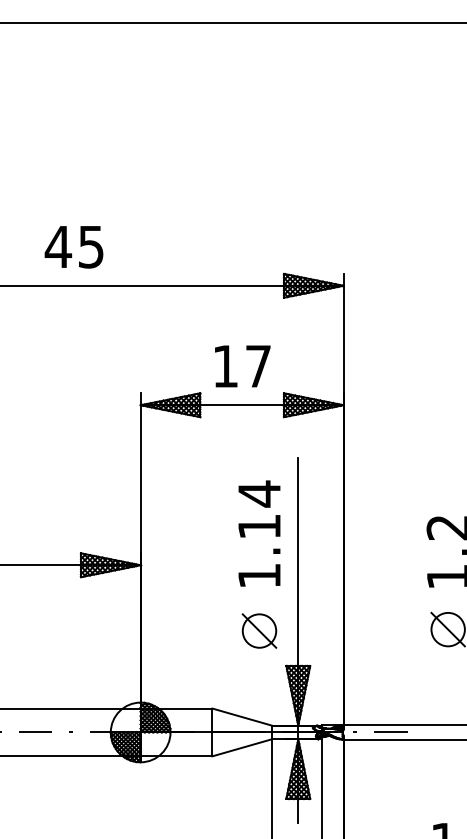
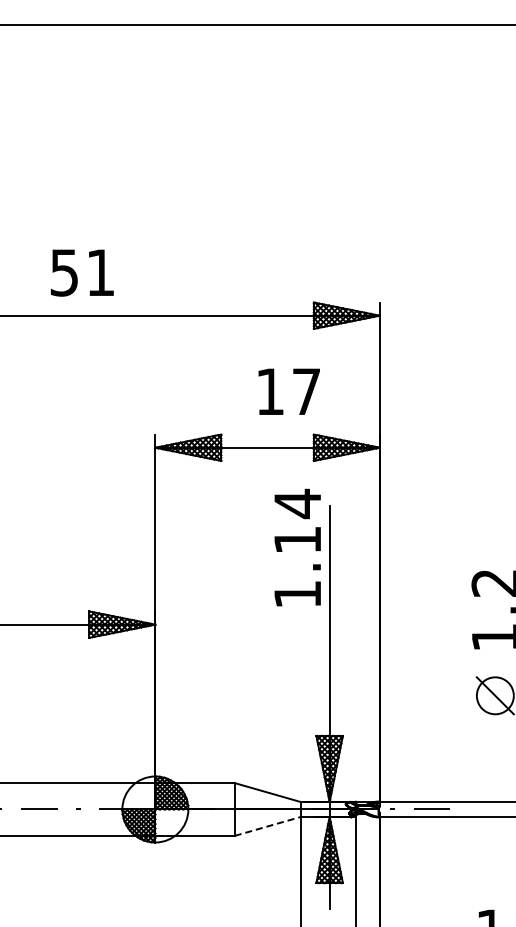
text: (73, 246) -> (81, 272), 45 -> 51
text: (242, 366) -> (288, 391), moved
text: (259, 533) -> (297, 547), moved
part: (259, 630) -> (286, 696), removed
line: (242, 747) -> (268, 826), solid -> dashed

